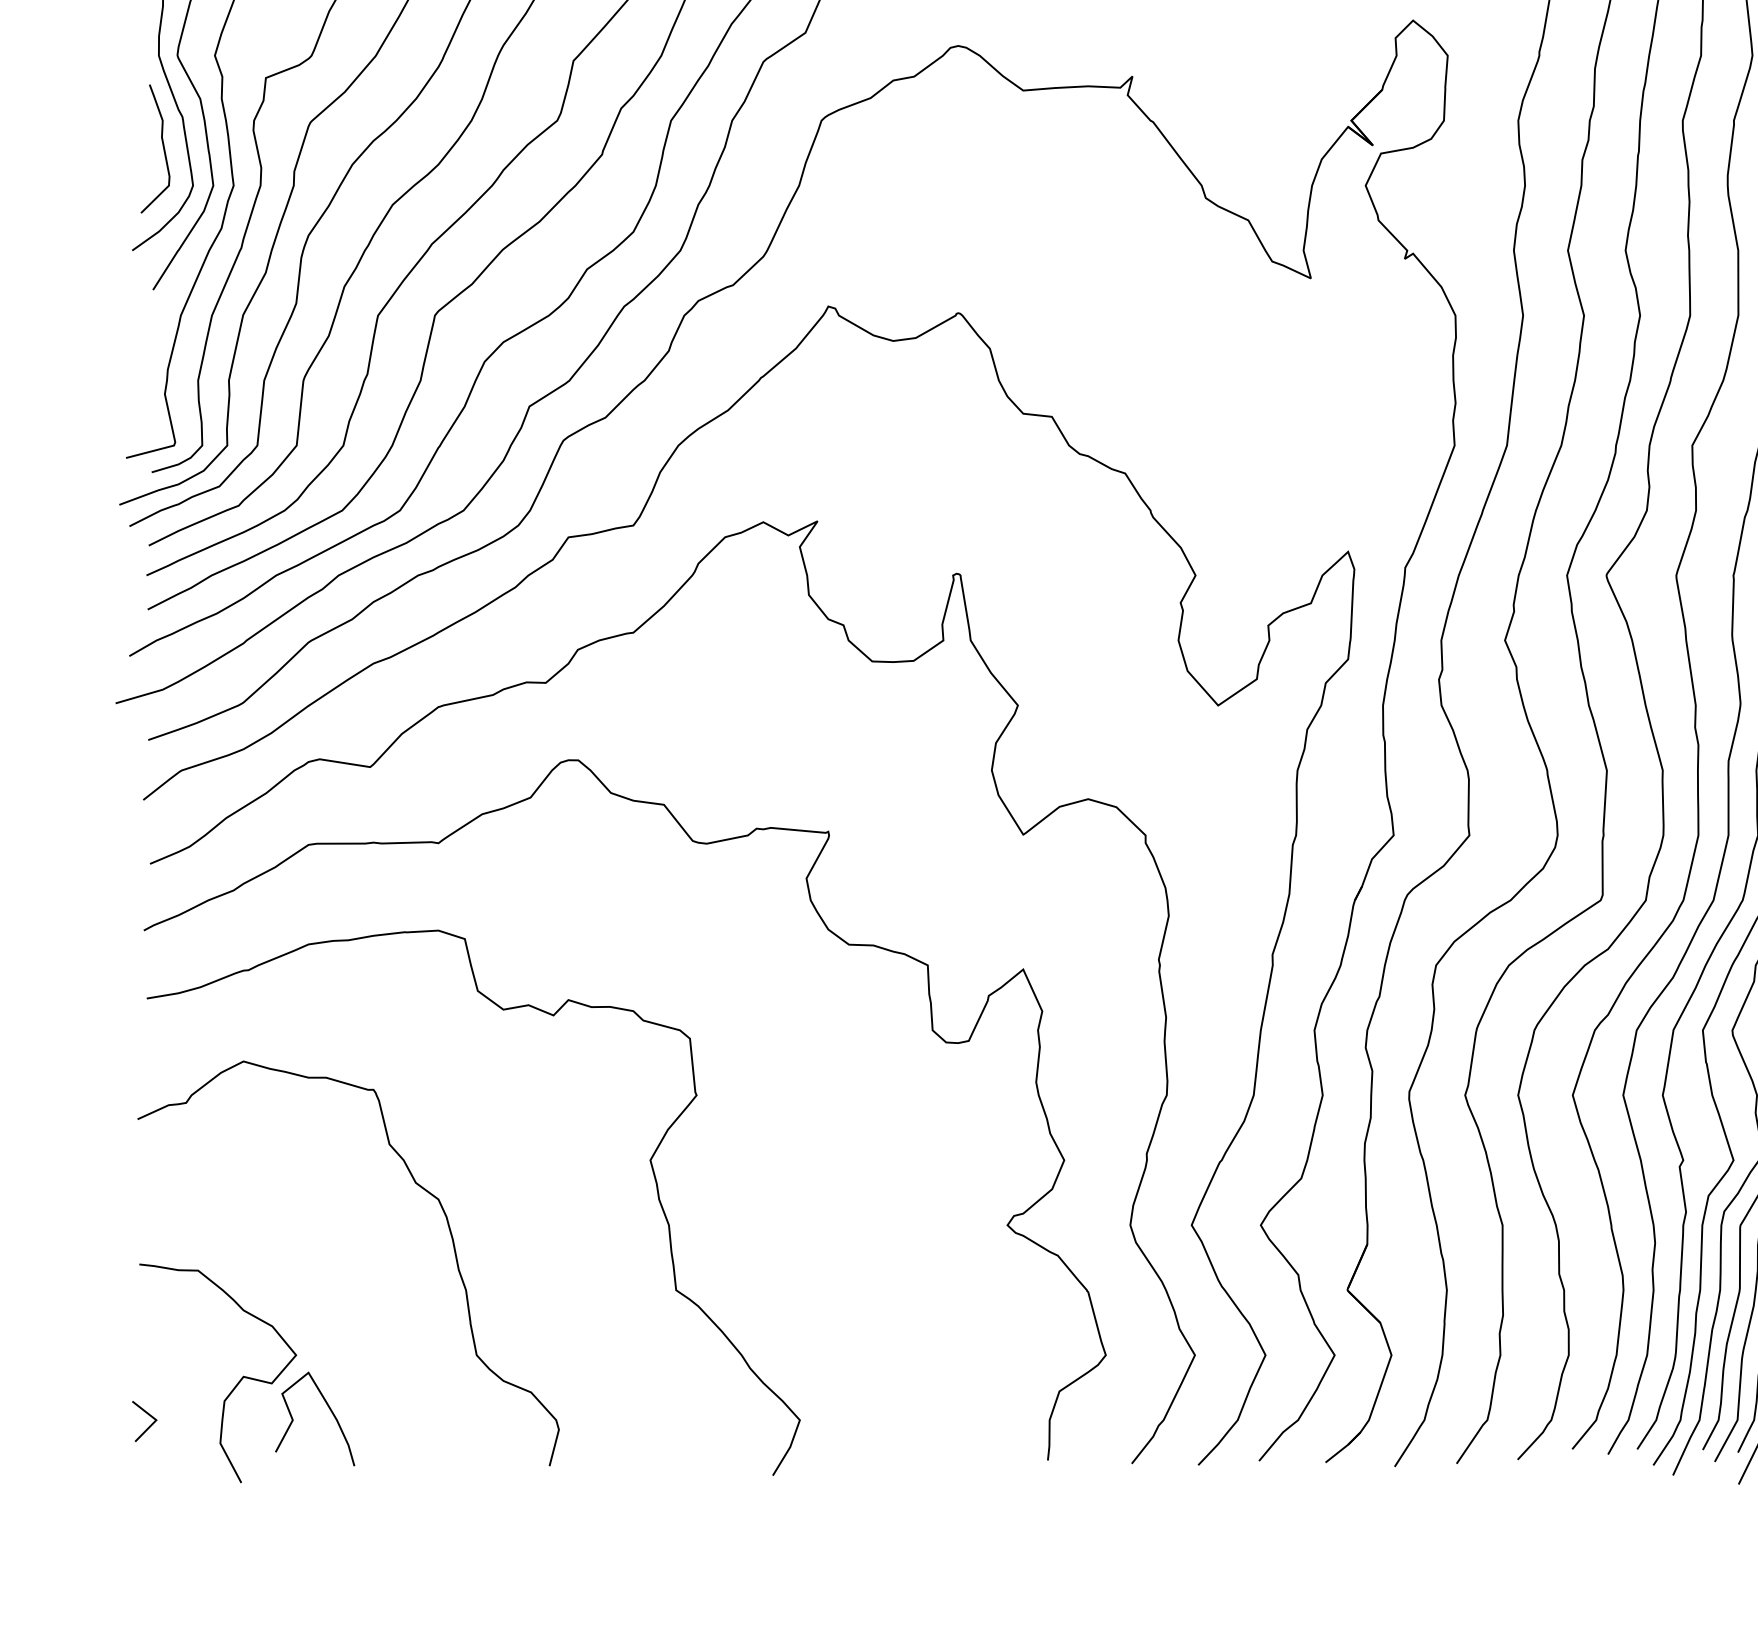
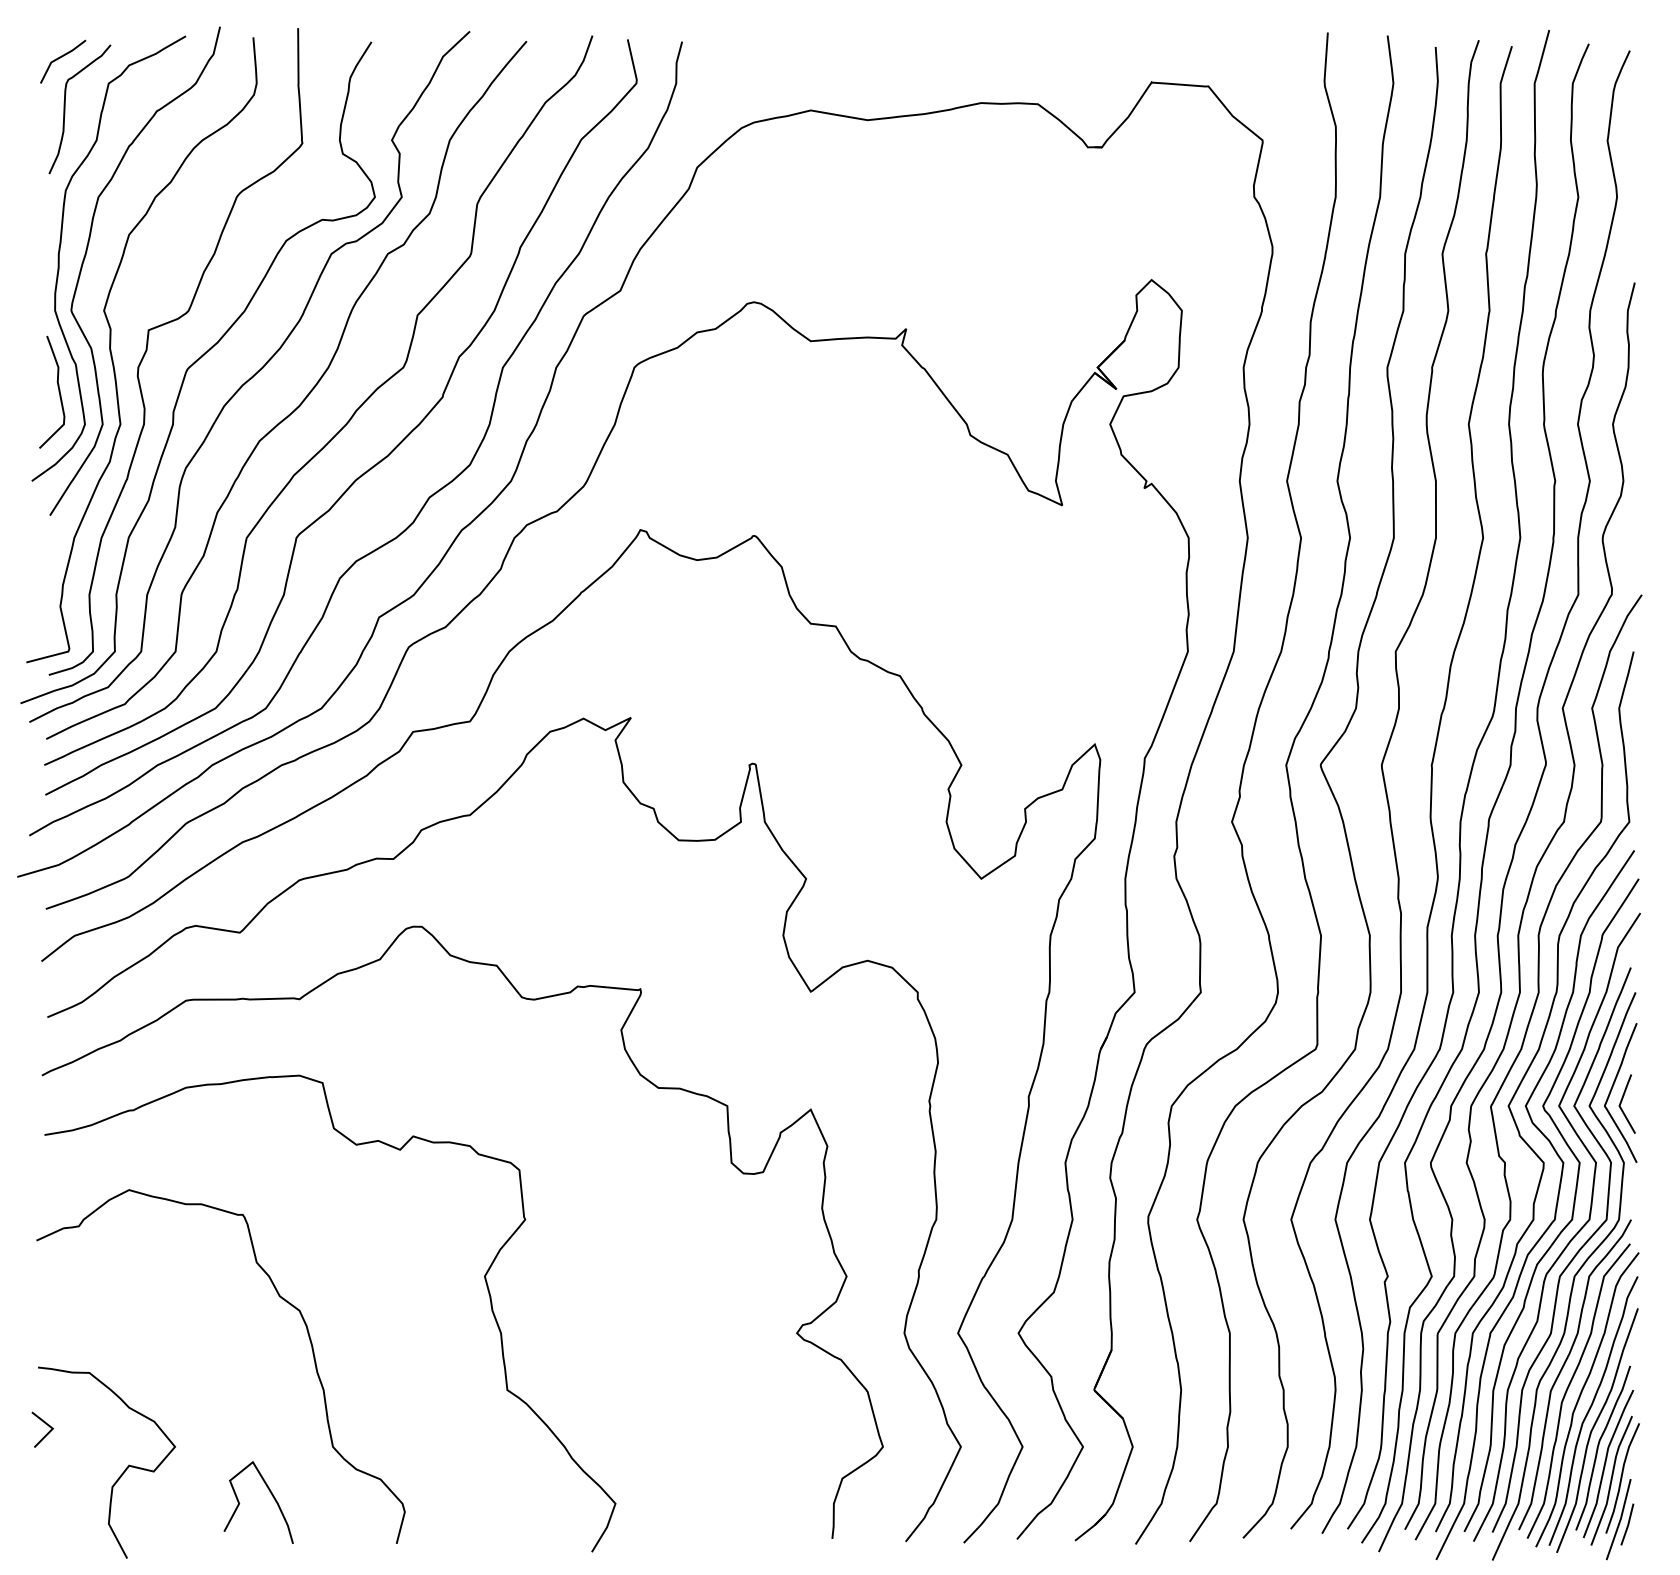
curve: (329, 1410) -> (271, 1495), moved
line: (149, 1425) -> (46, 1433), moved

